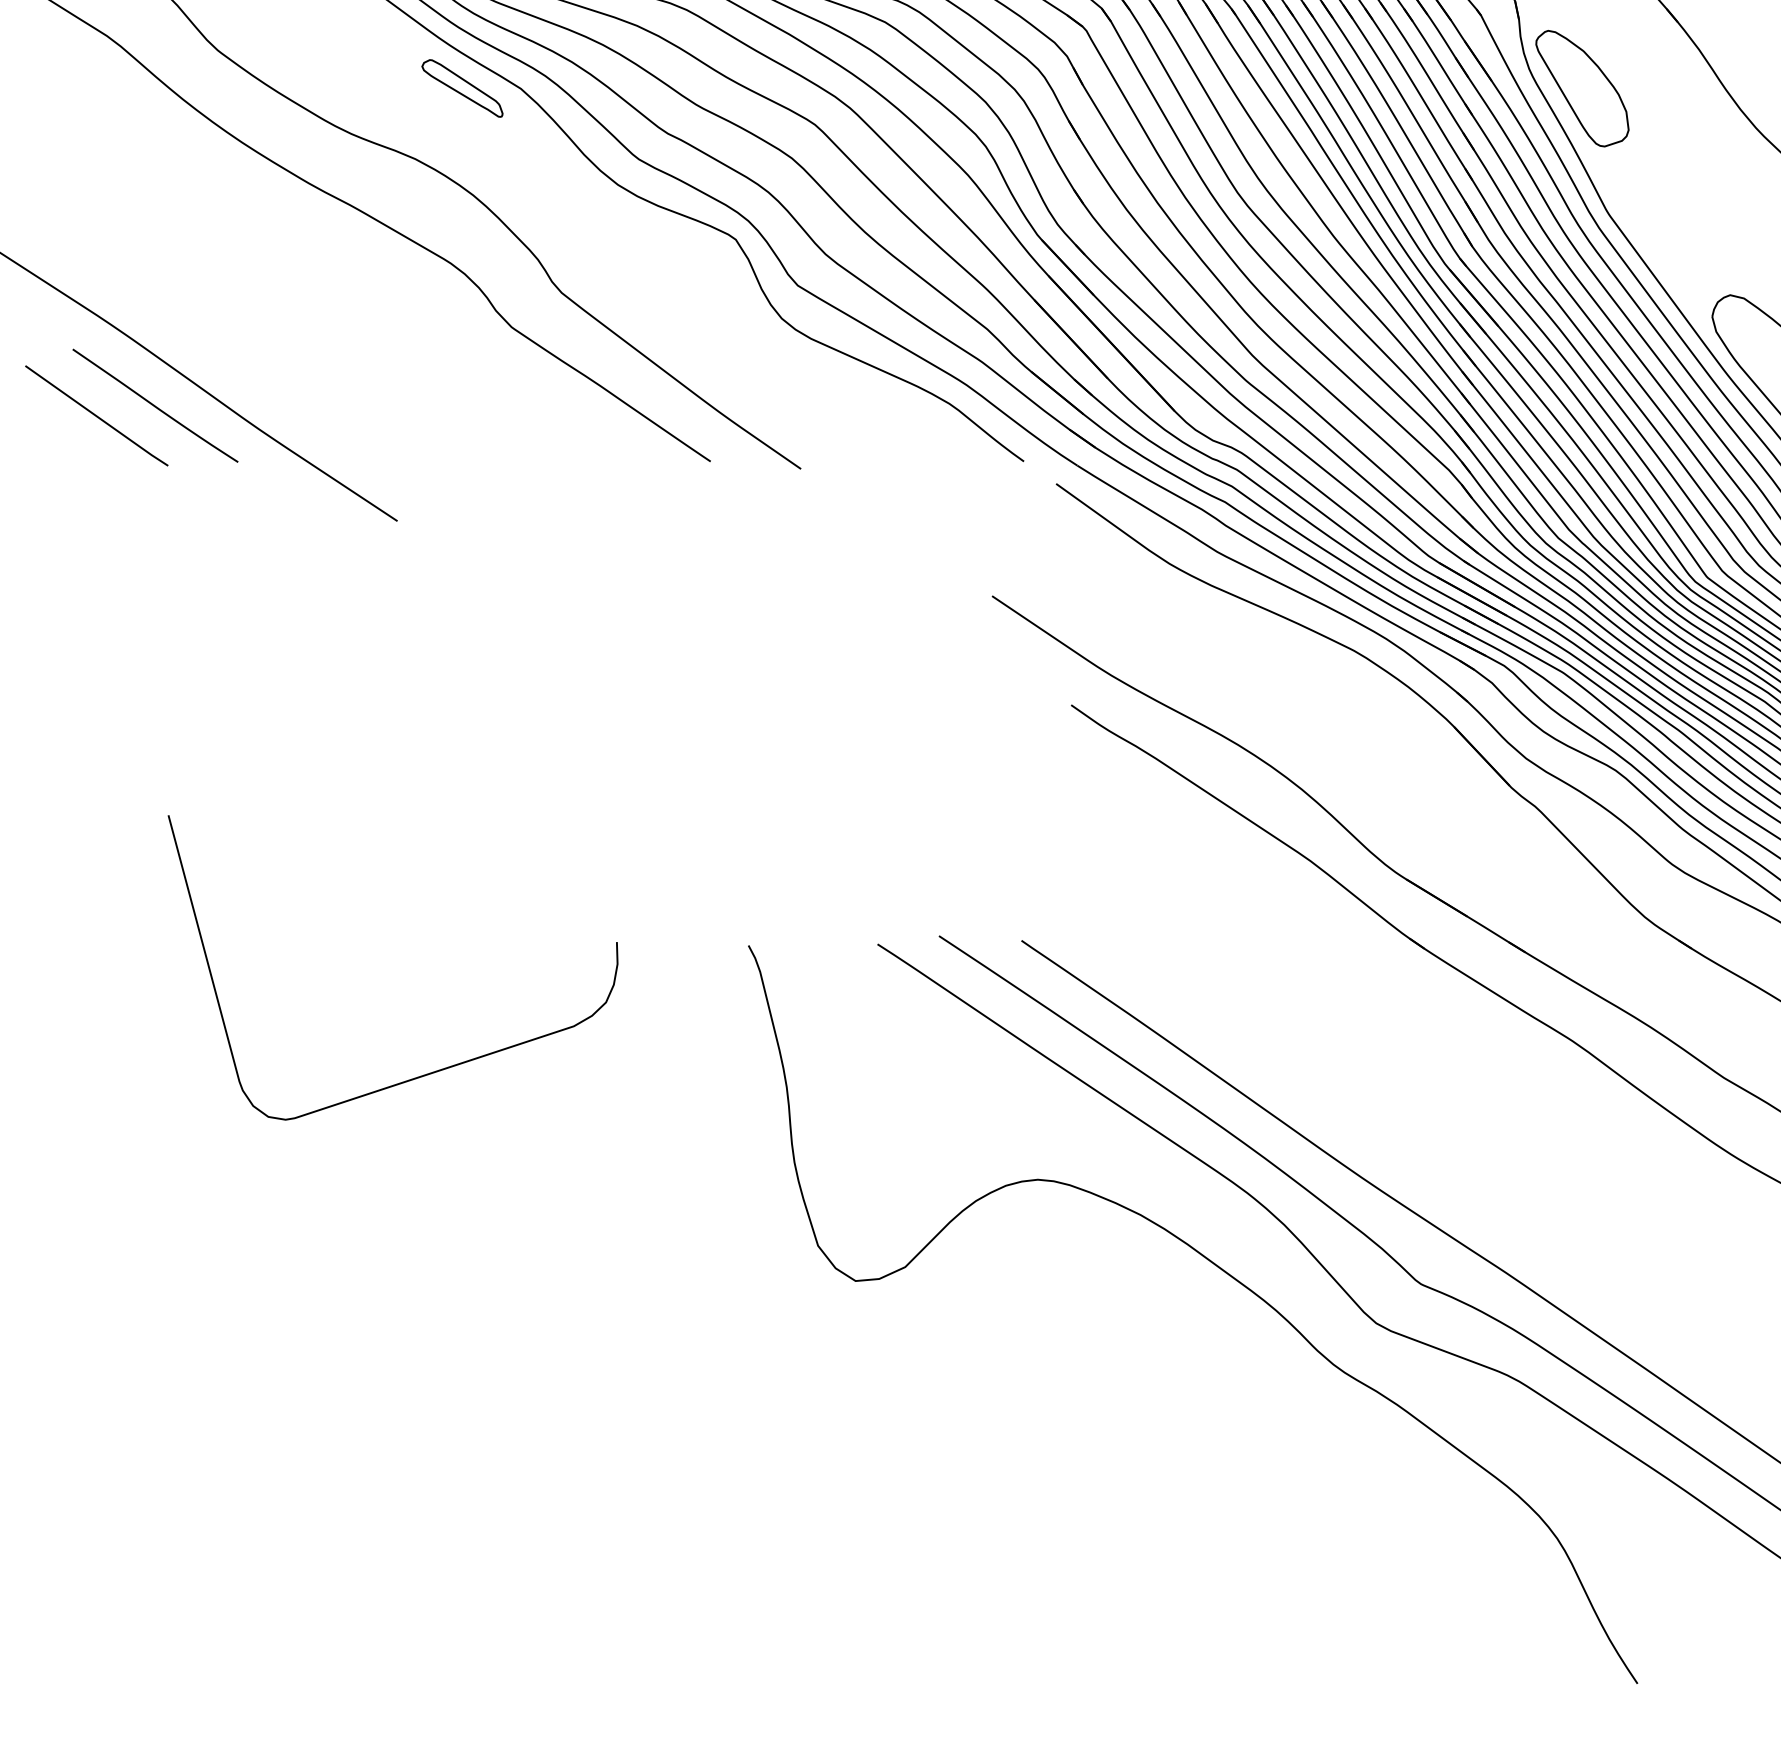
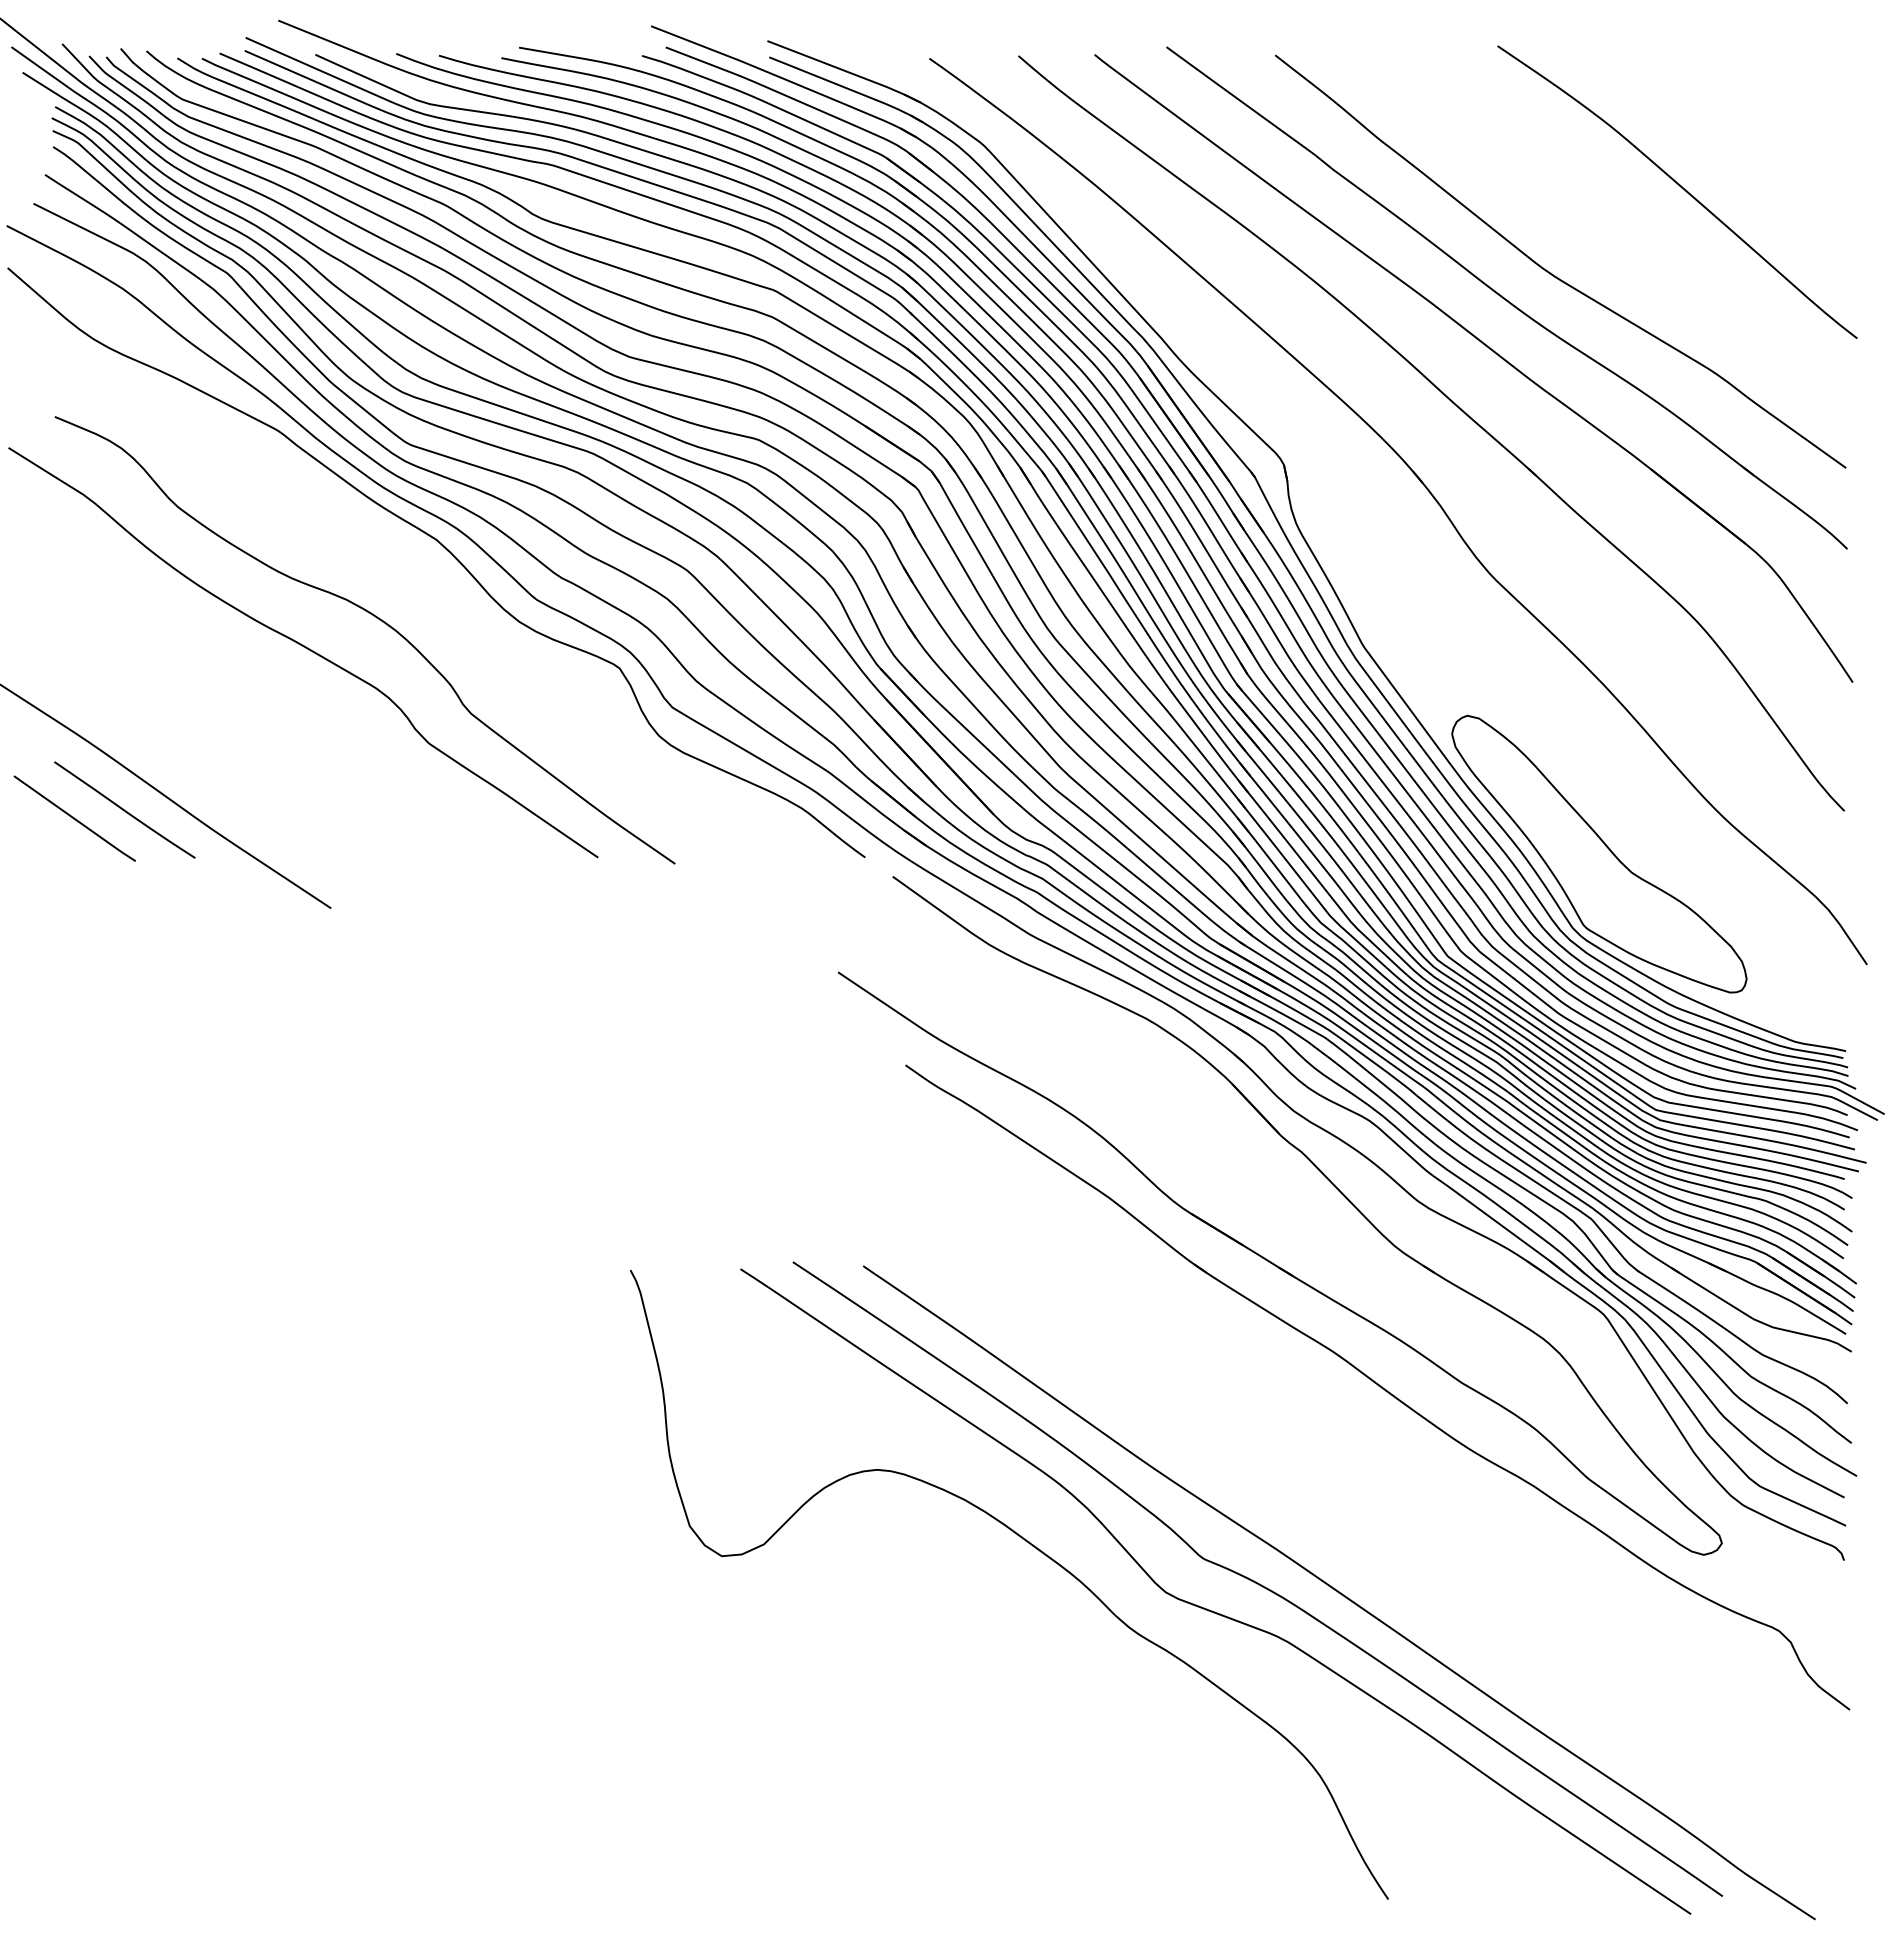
part: (462, 88) -> (386, 539), removed
part: (1582, 88) -> (1341, 539), removed
curve: (421, 1074) -> (351, 1380), removed

